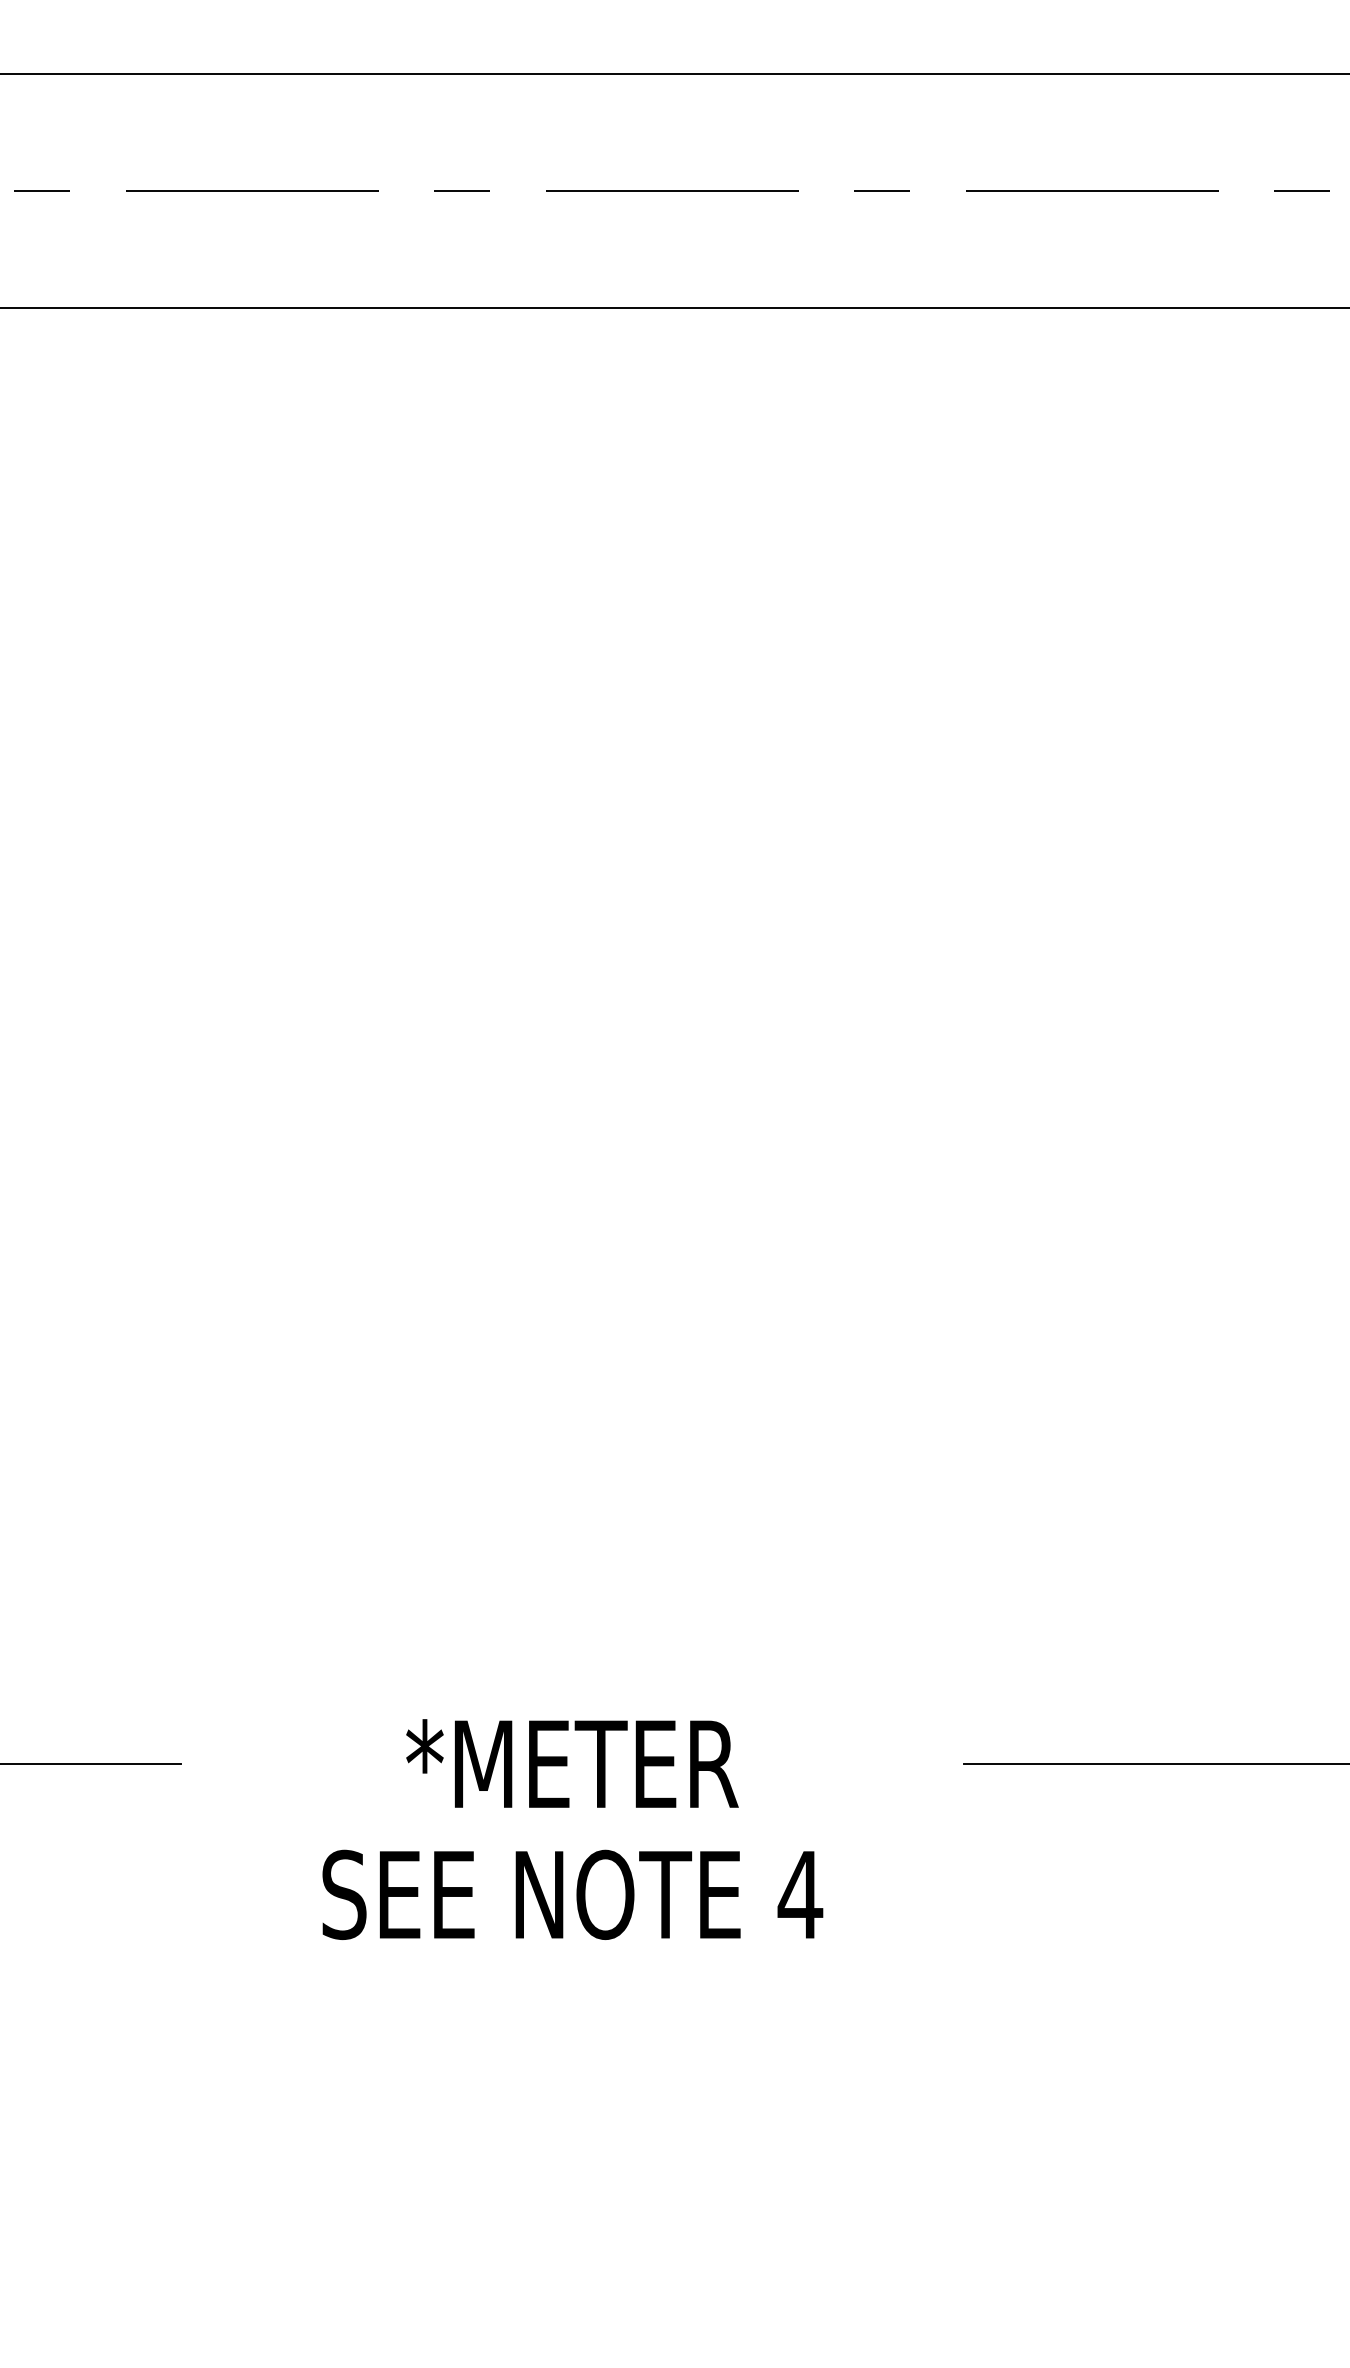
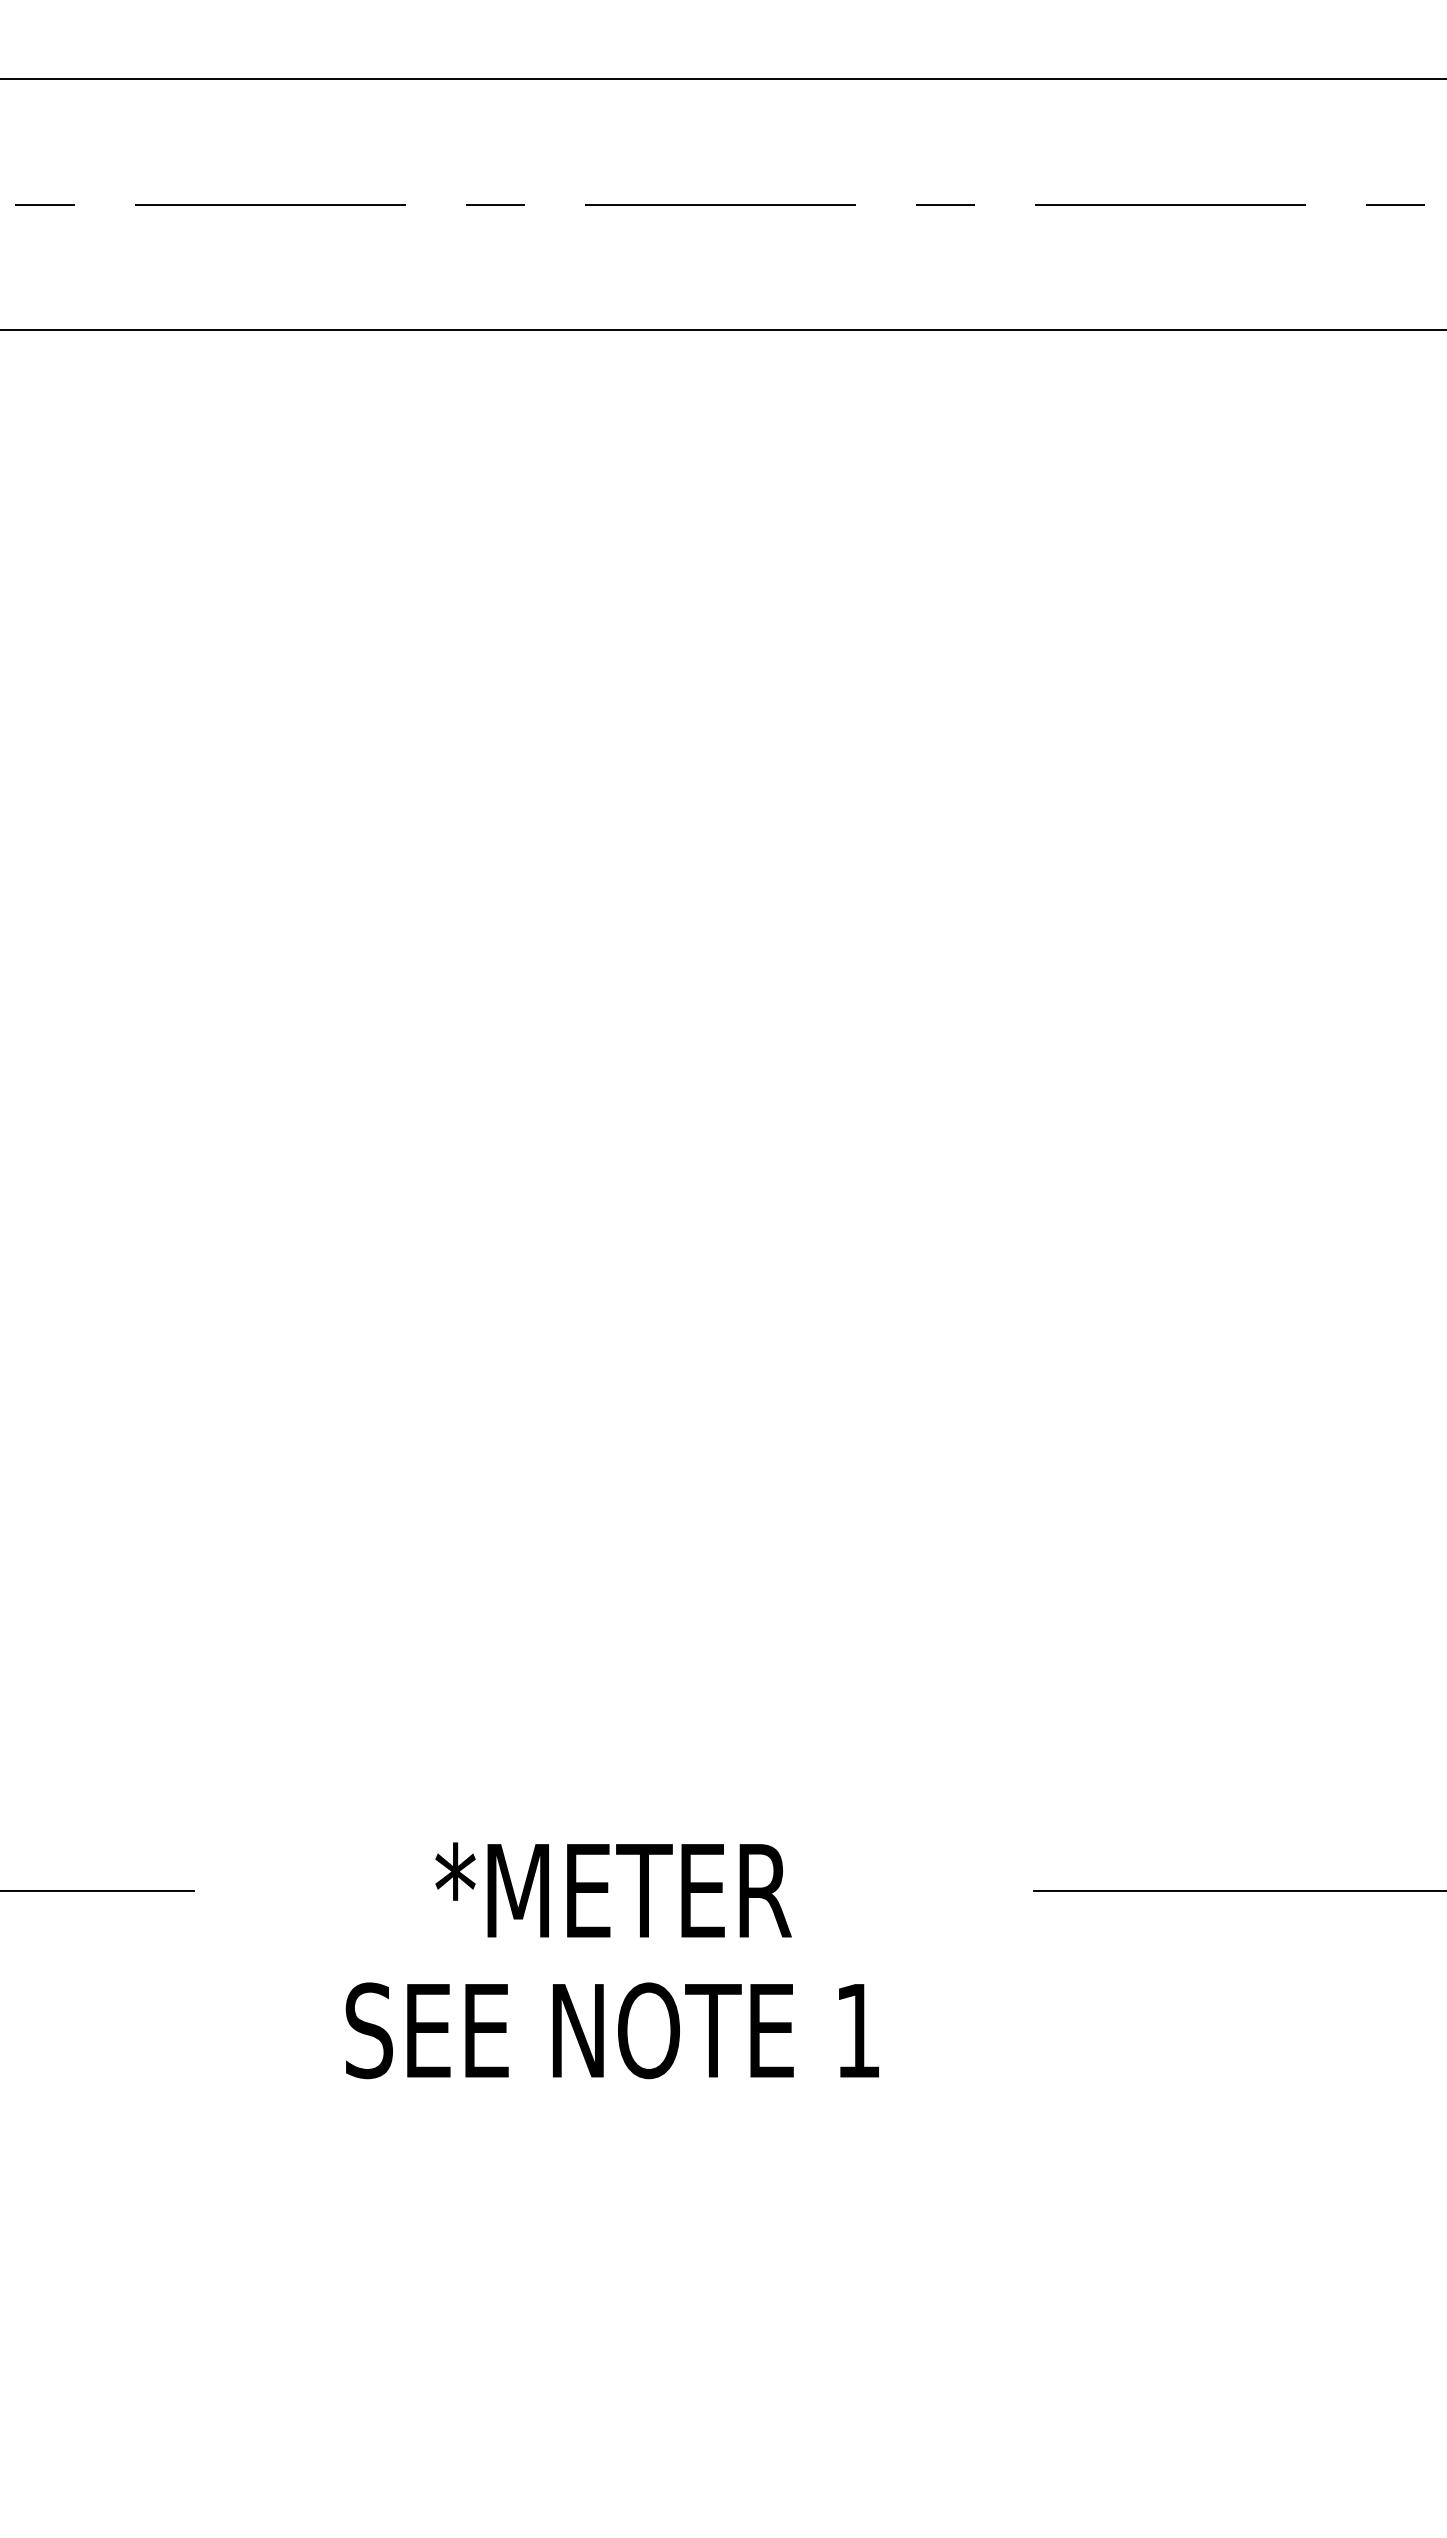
text: (800, 1894) -> (857, 2030), 4 -> 1

